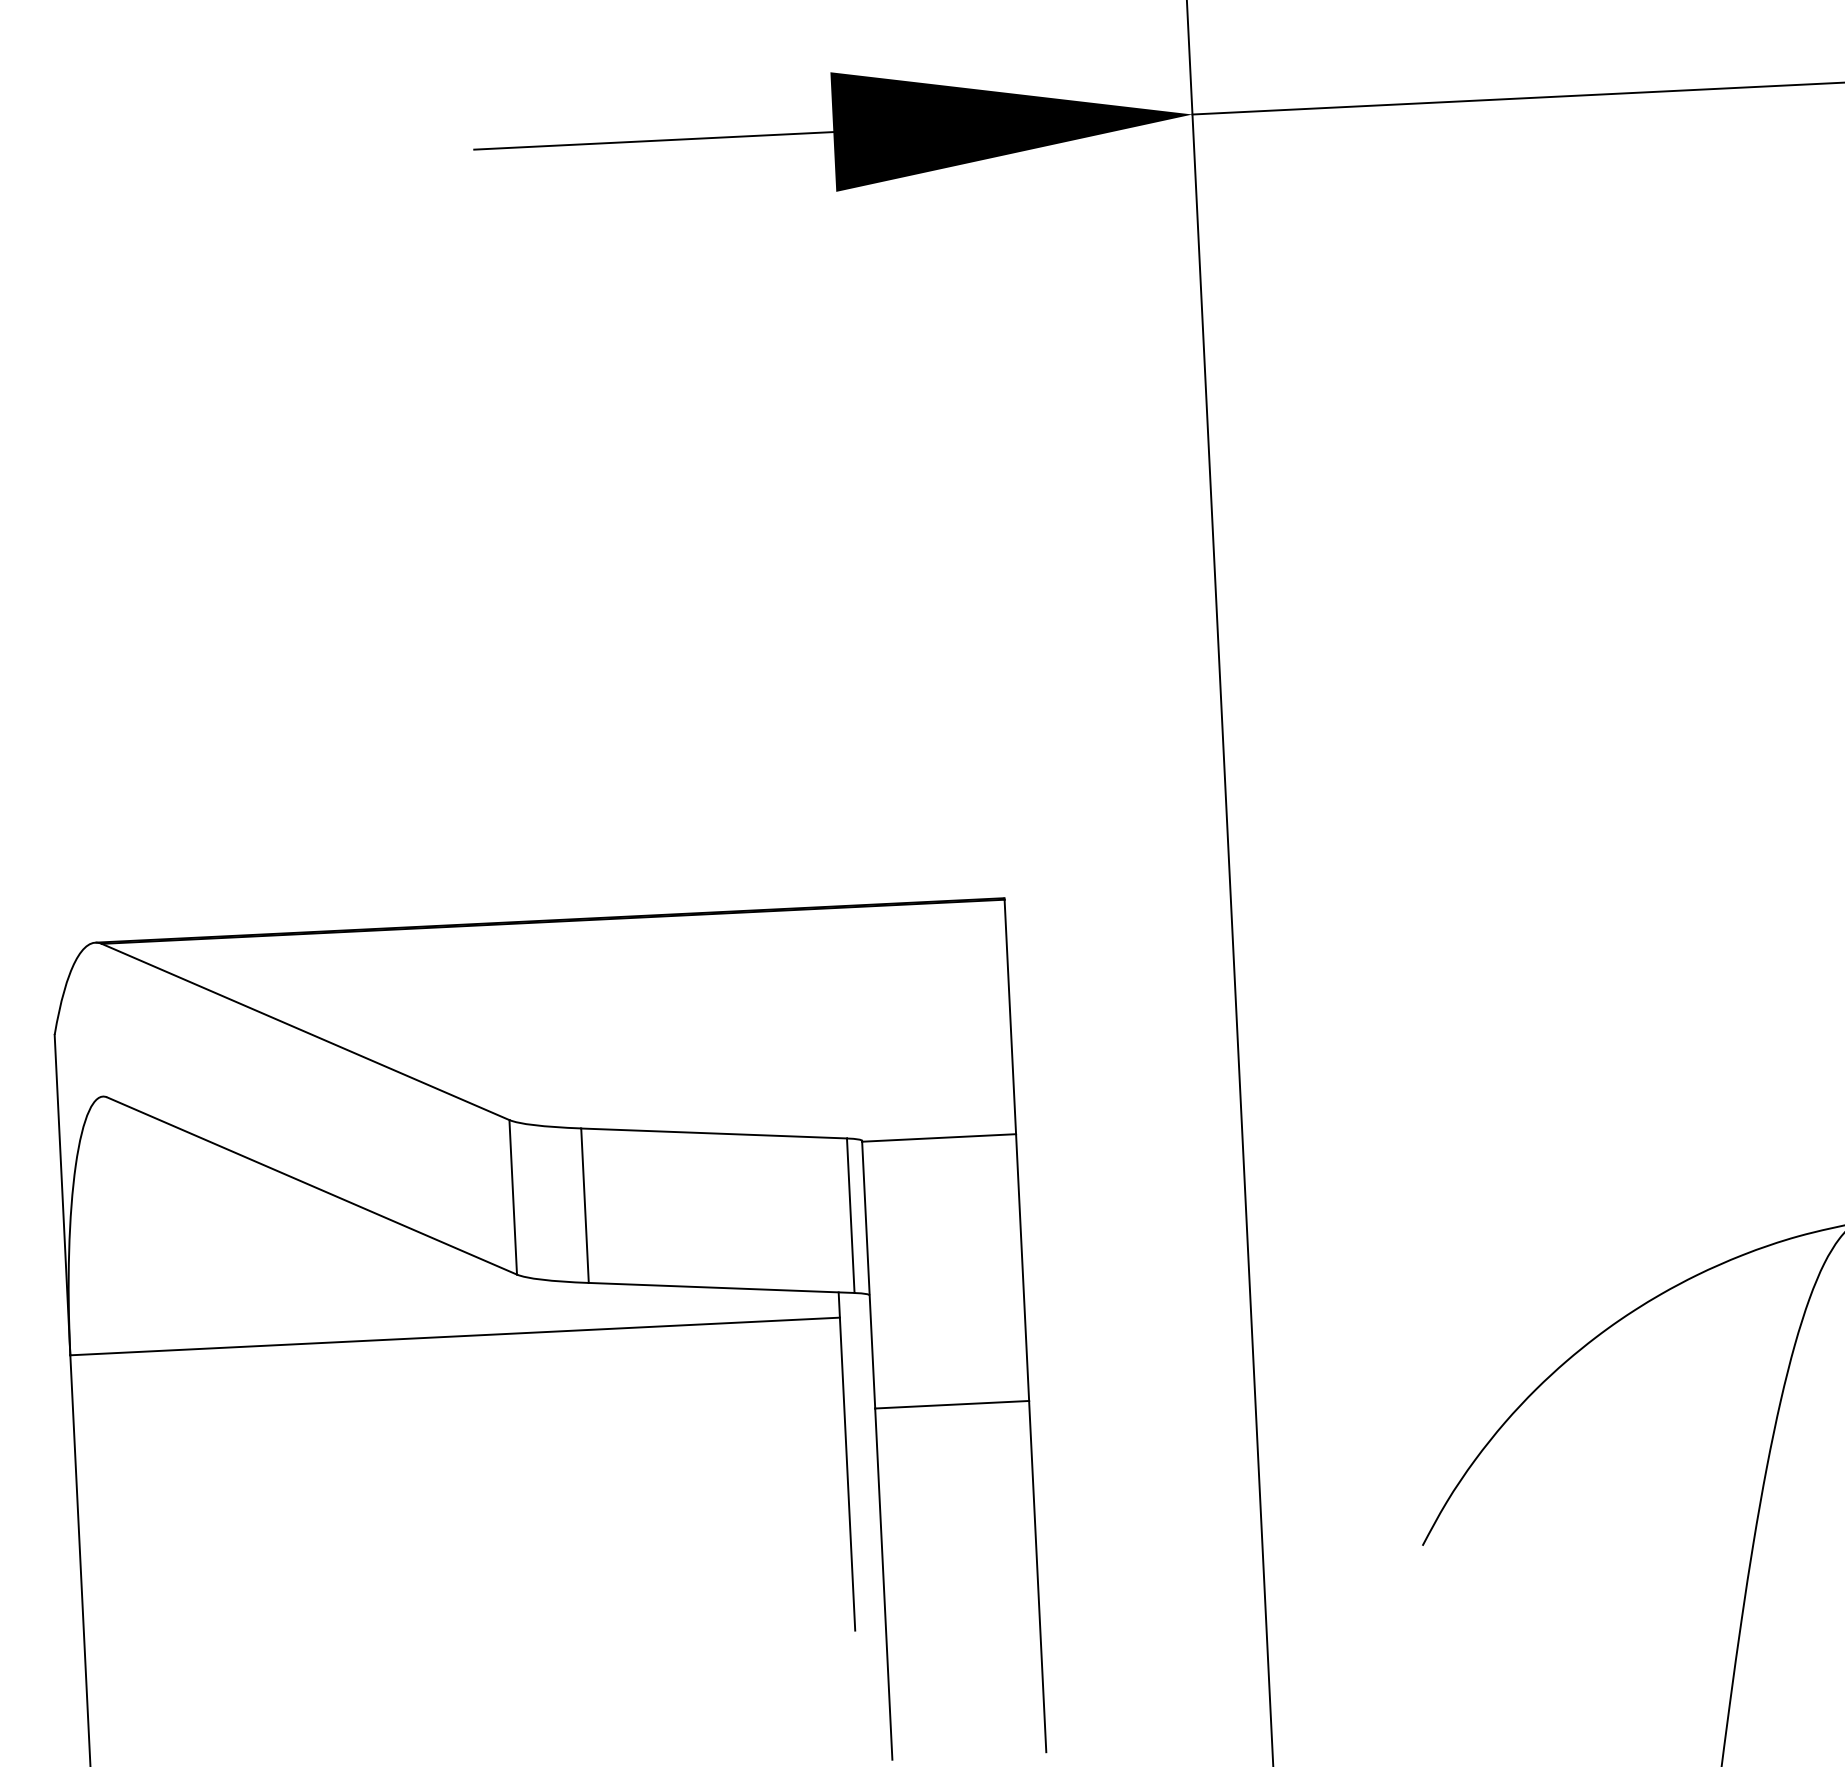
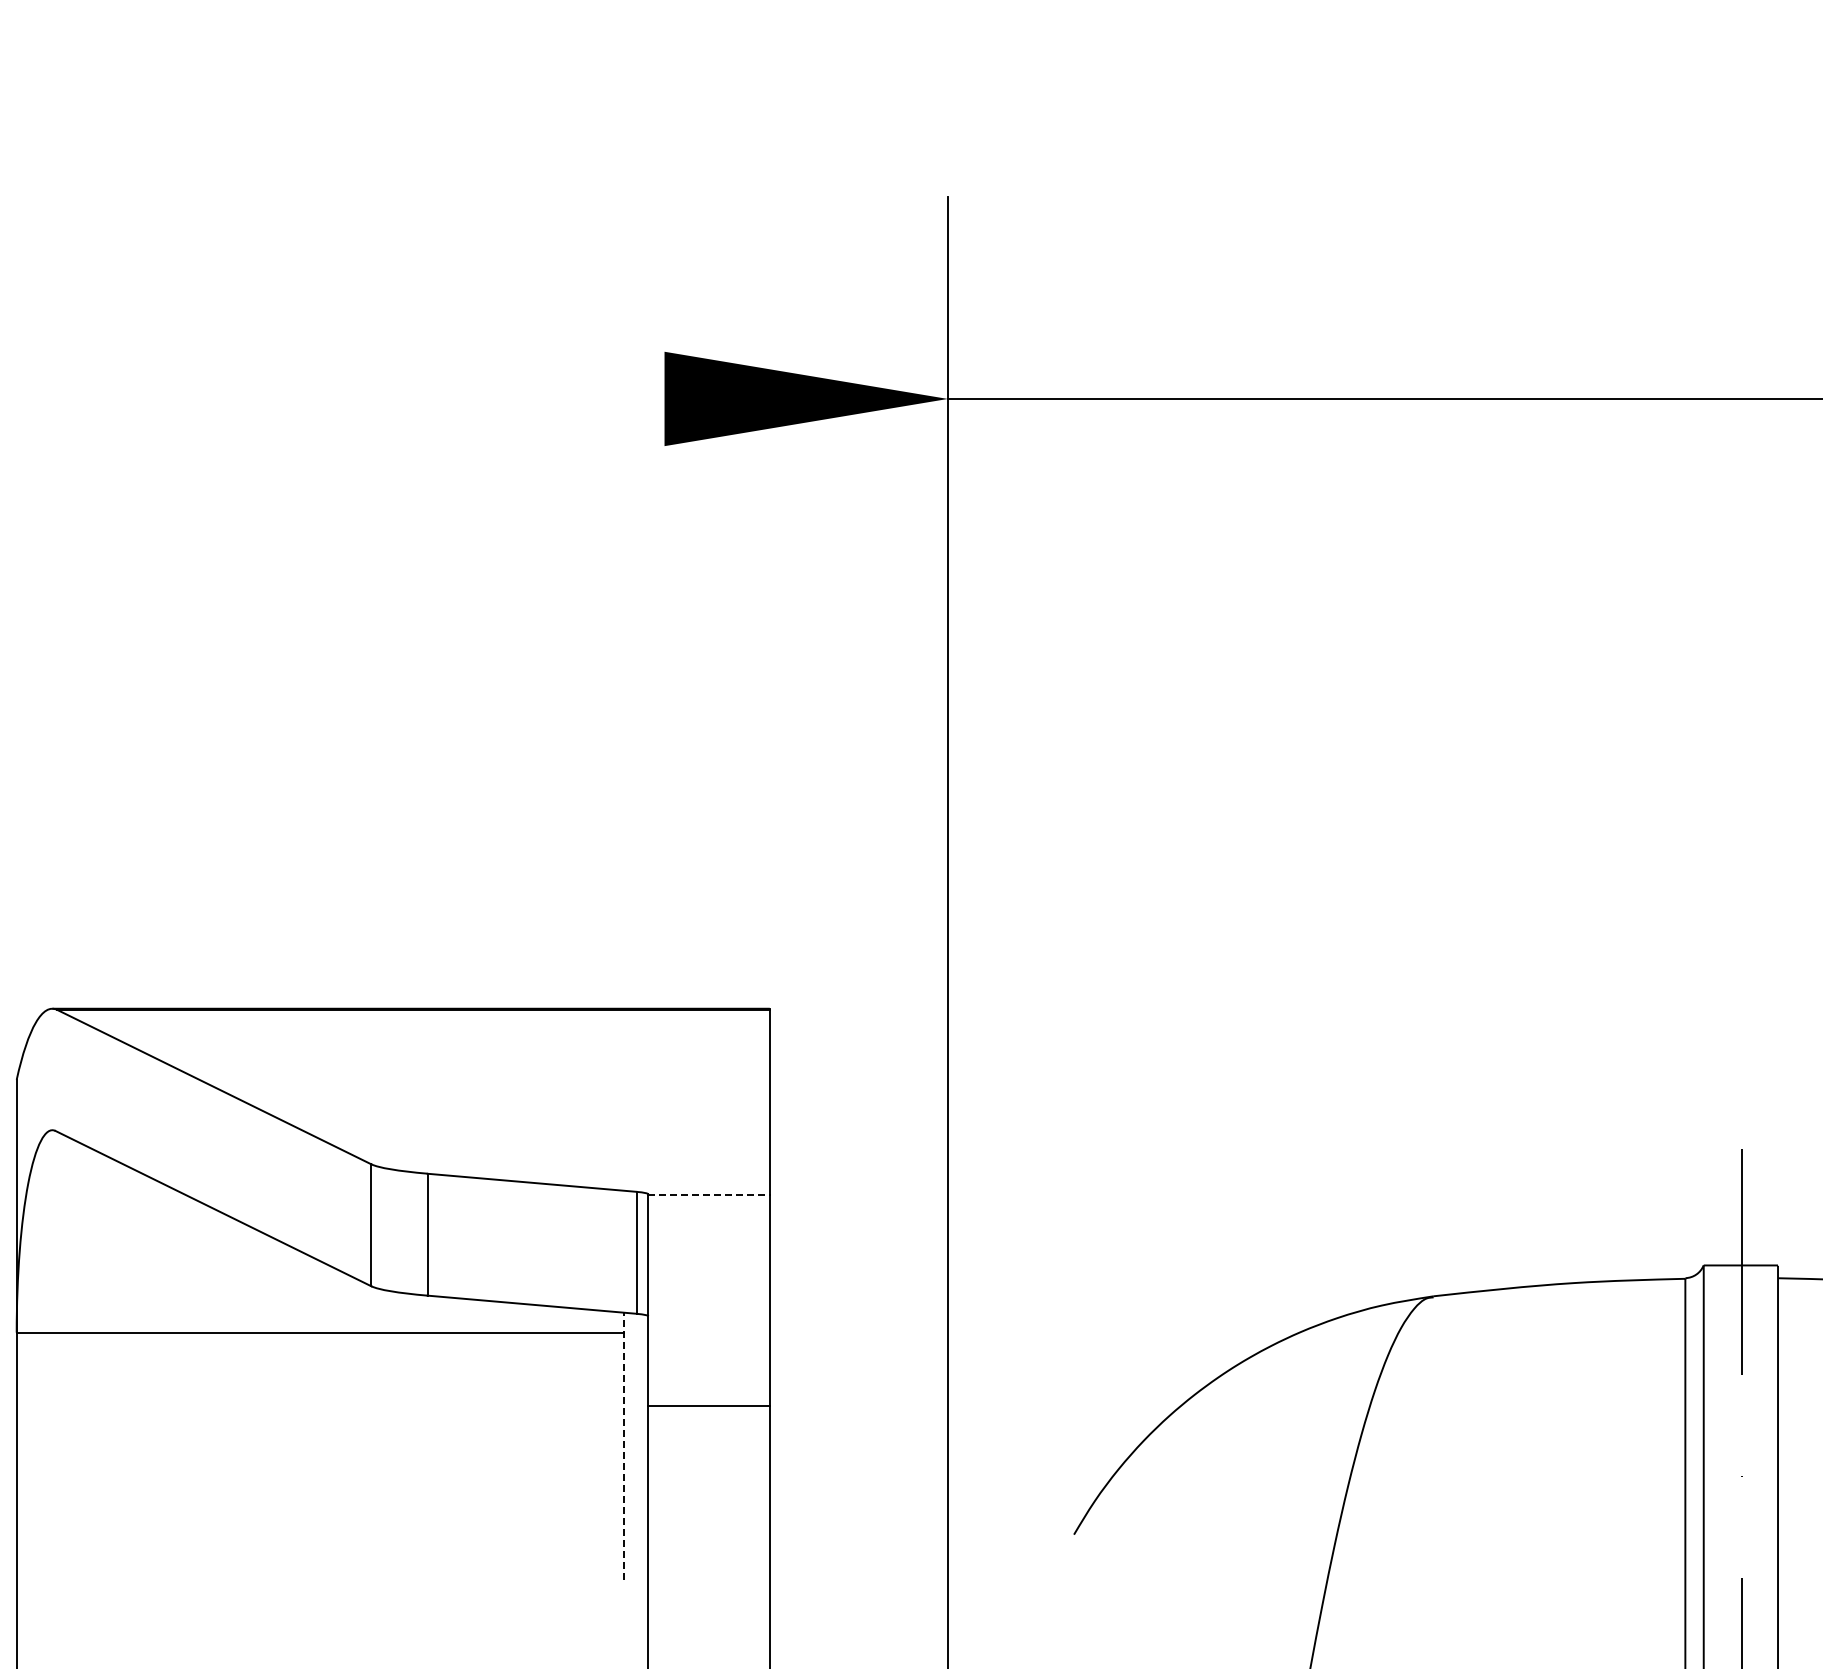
line: (653, 140) -> (522, 398), removed
line: (939, 1137) -> (709, 1194), solid -> dashed
line: (847, 1460) -> (624, 1445), solid -> dashed

